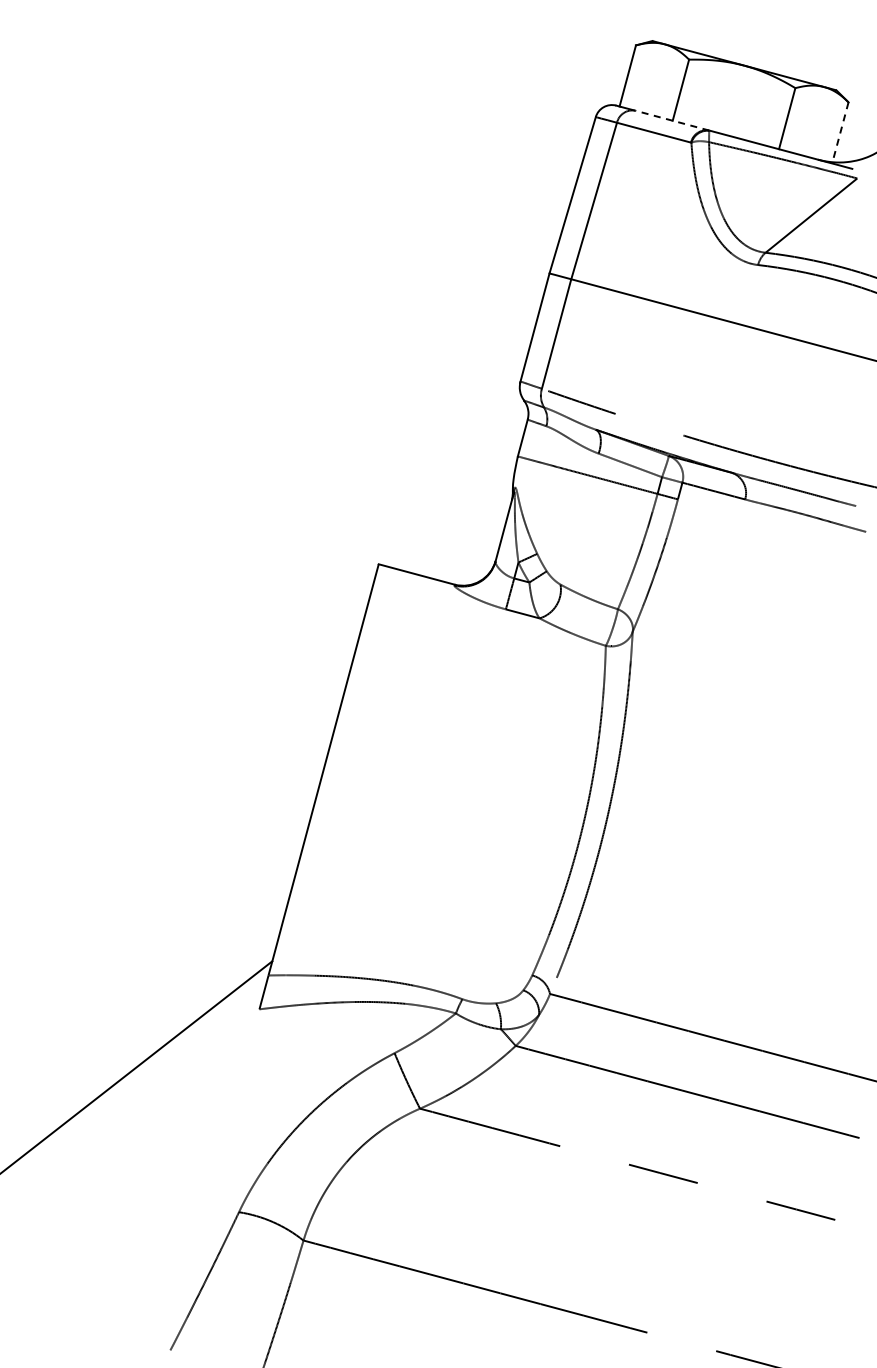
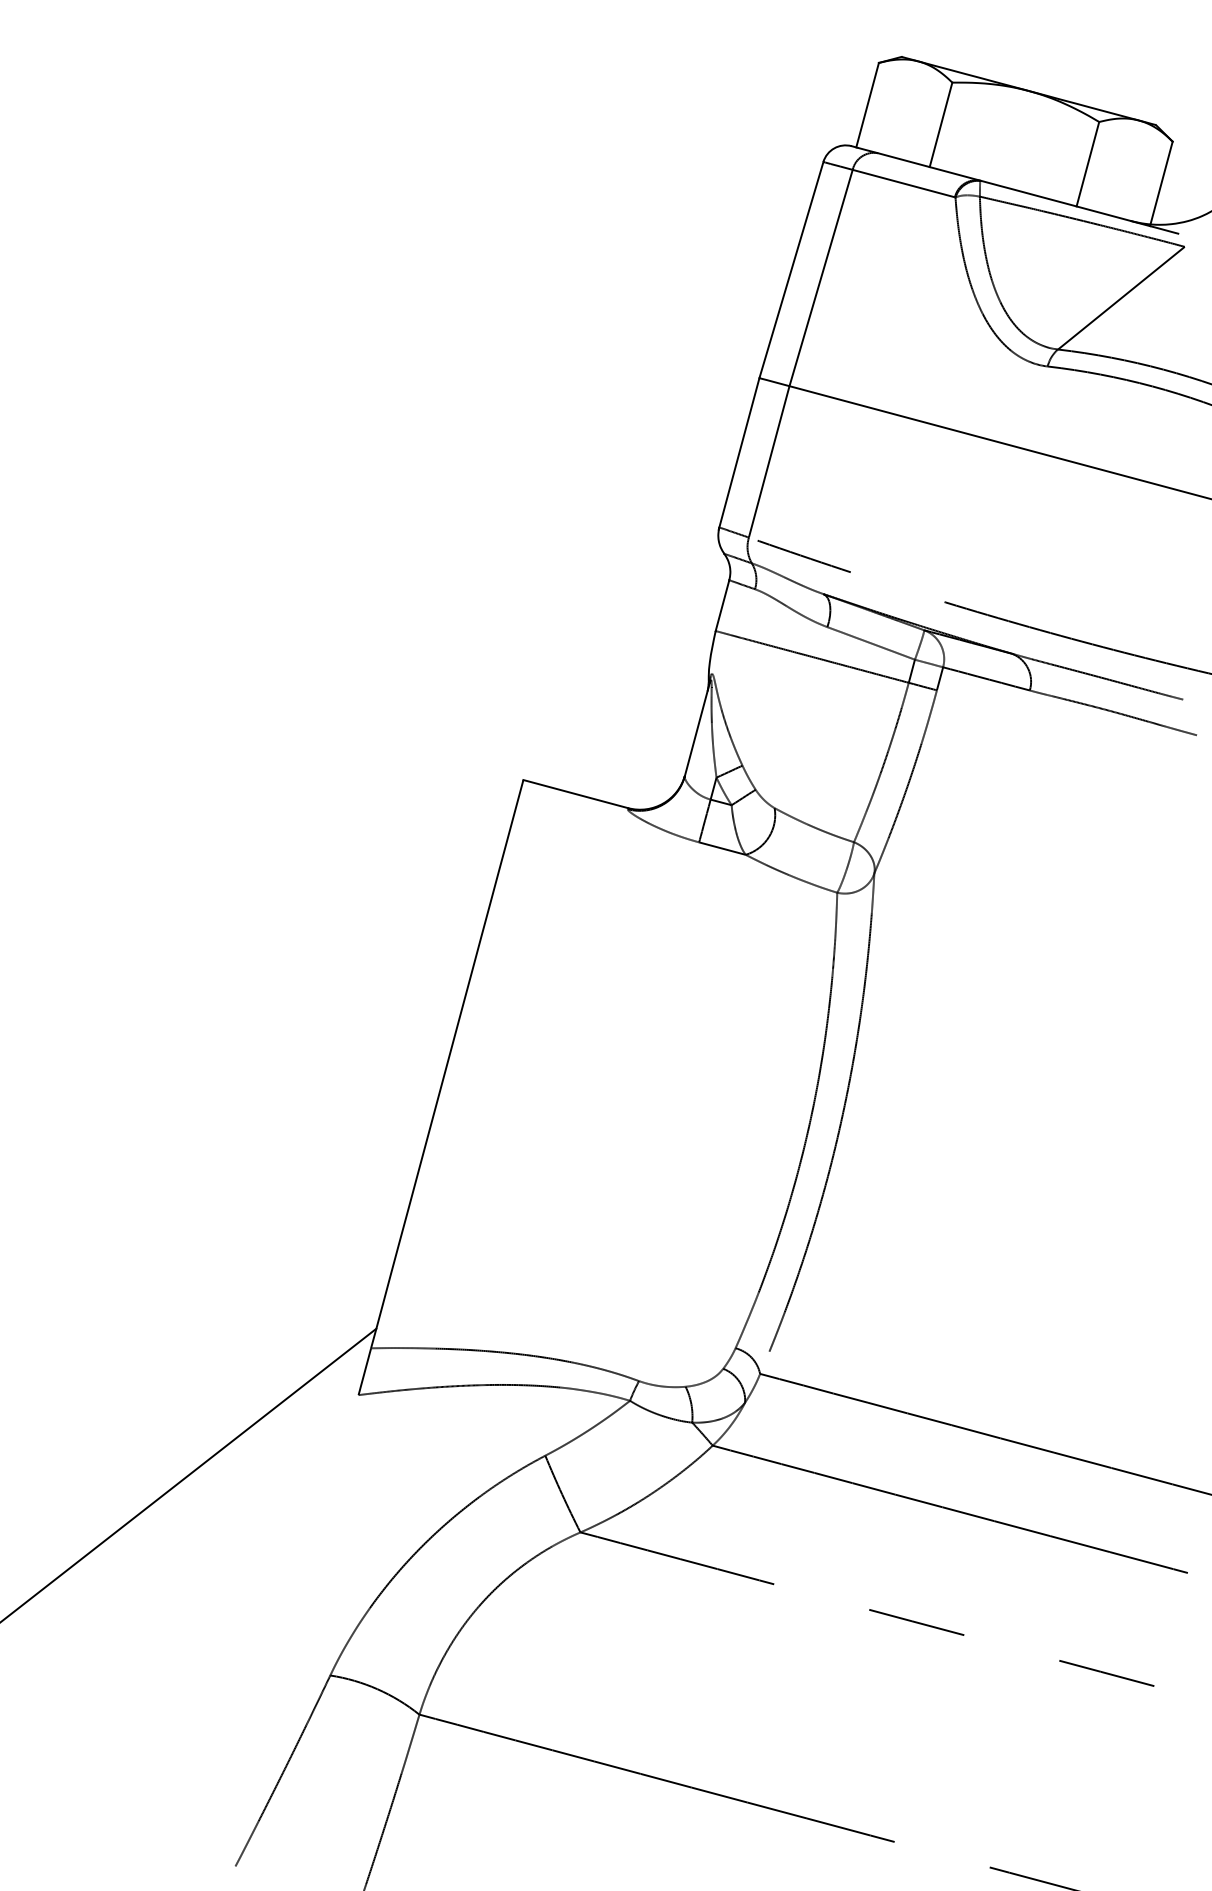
line: (671, 120) -> (928, 166), dashed -> solid
line: (840, 132) -> (1161, 183), dashed -> solid

